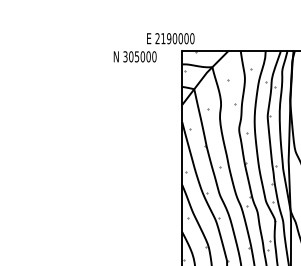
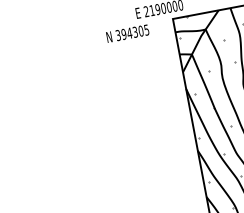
text: (142, 56) -> (135, 31), 305000 -> 394305

